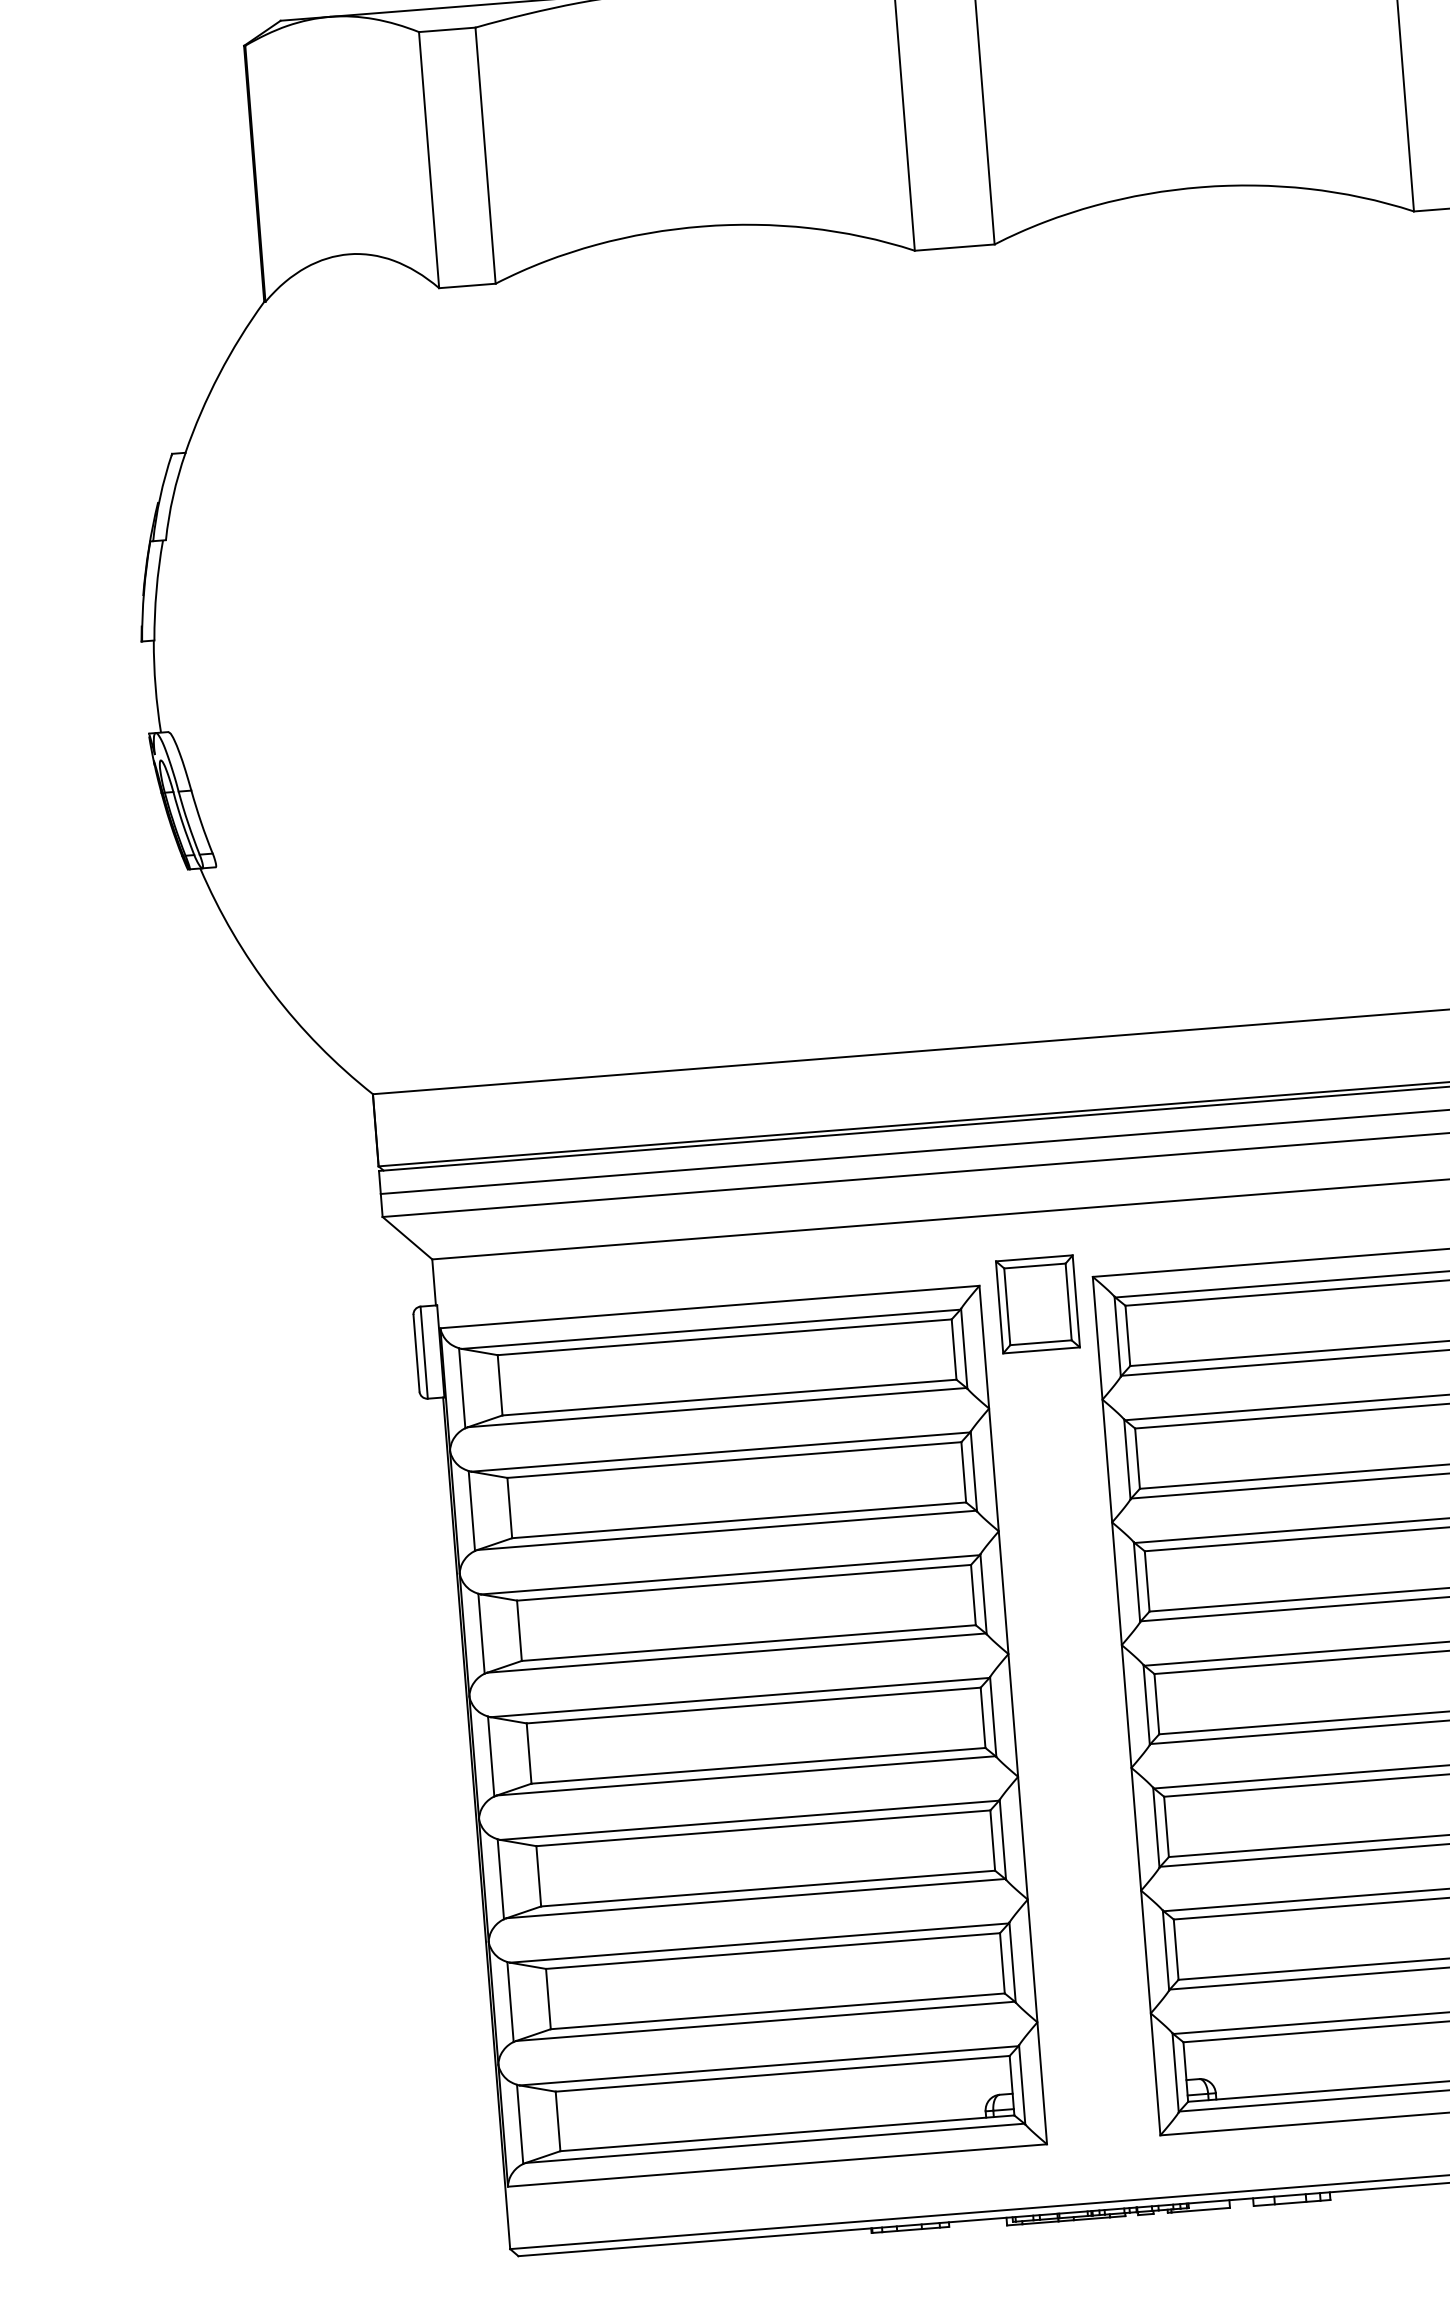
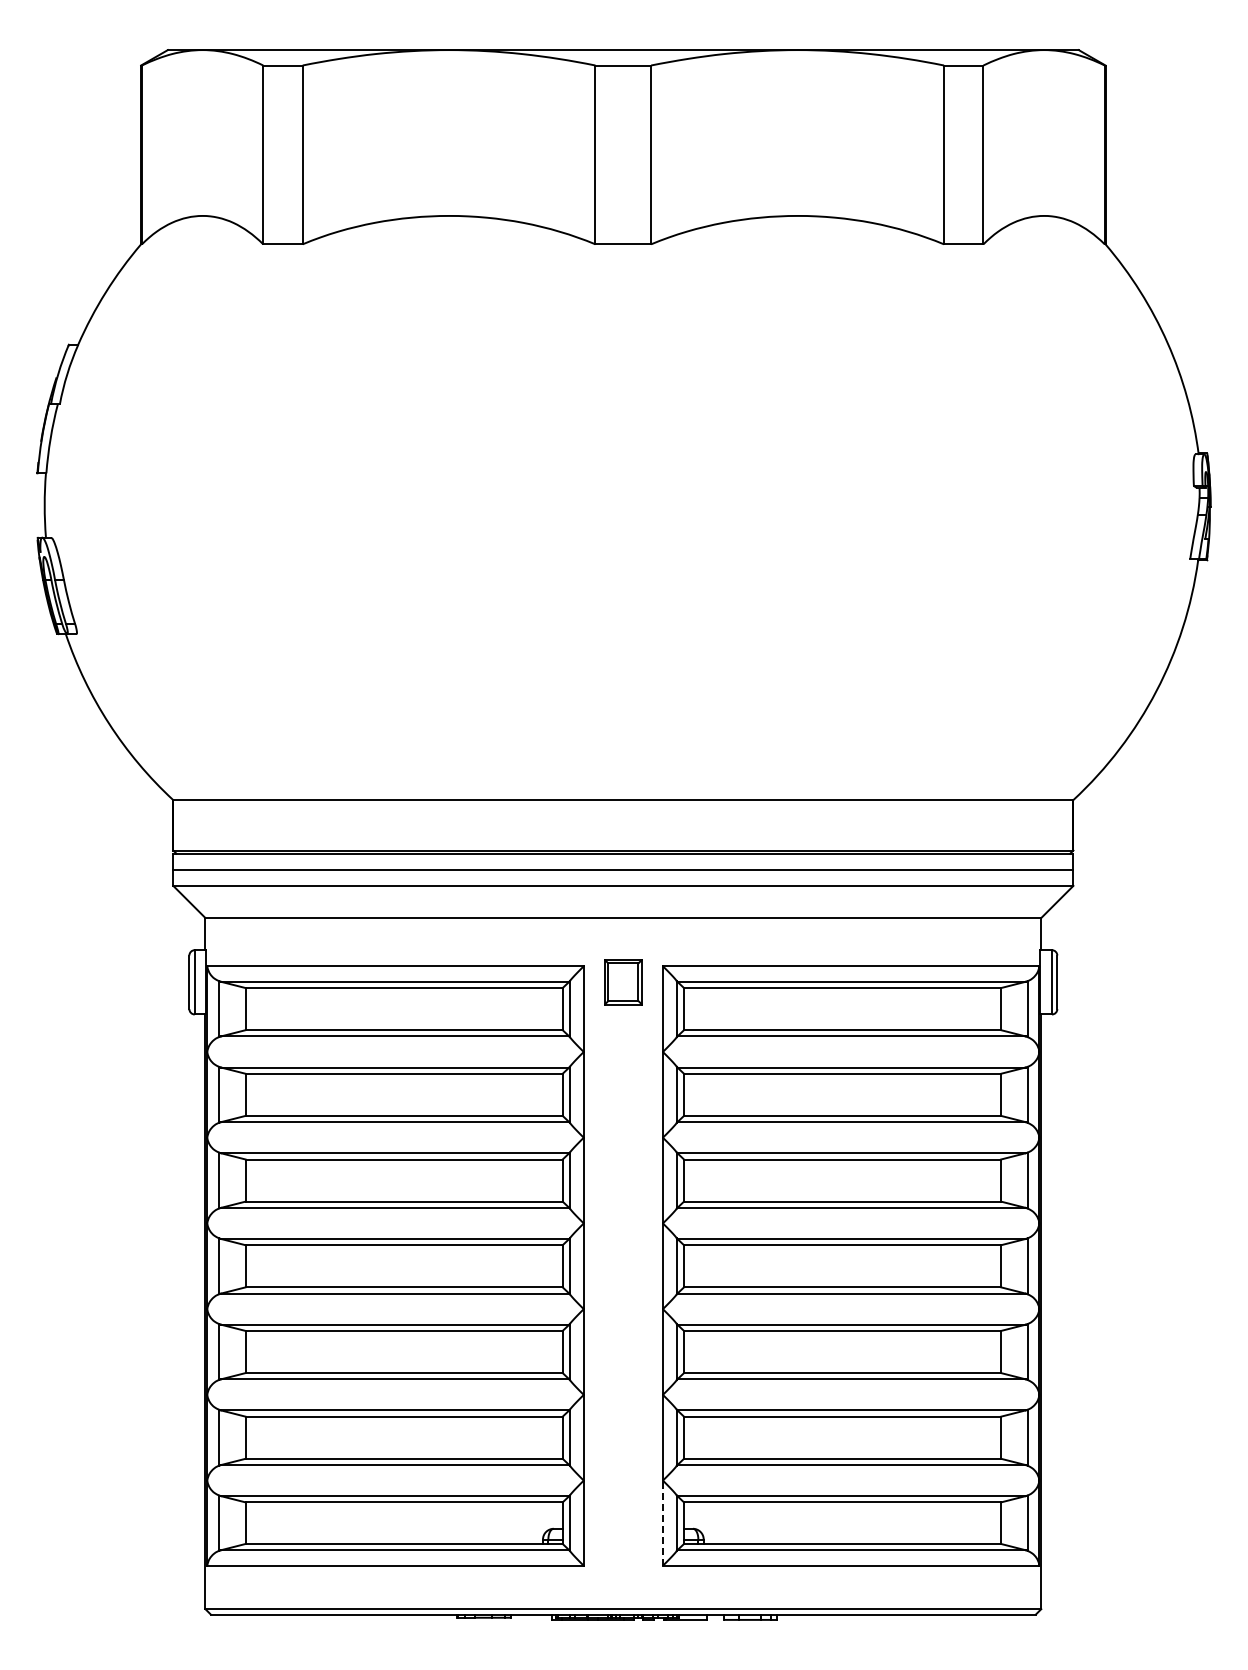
part: (1038, 1303) -> (623, 981), size x0.7
line: (1154, 2074) -> (662, 1523), solid -> dashed

